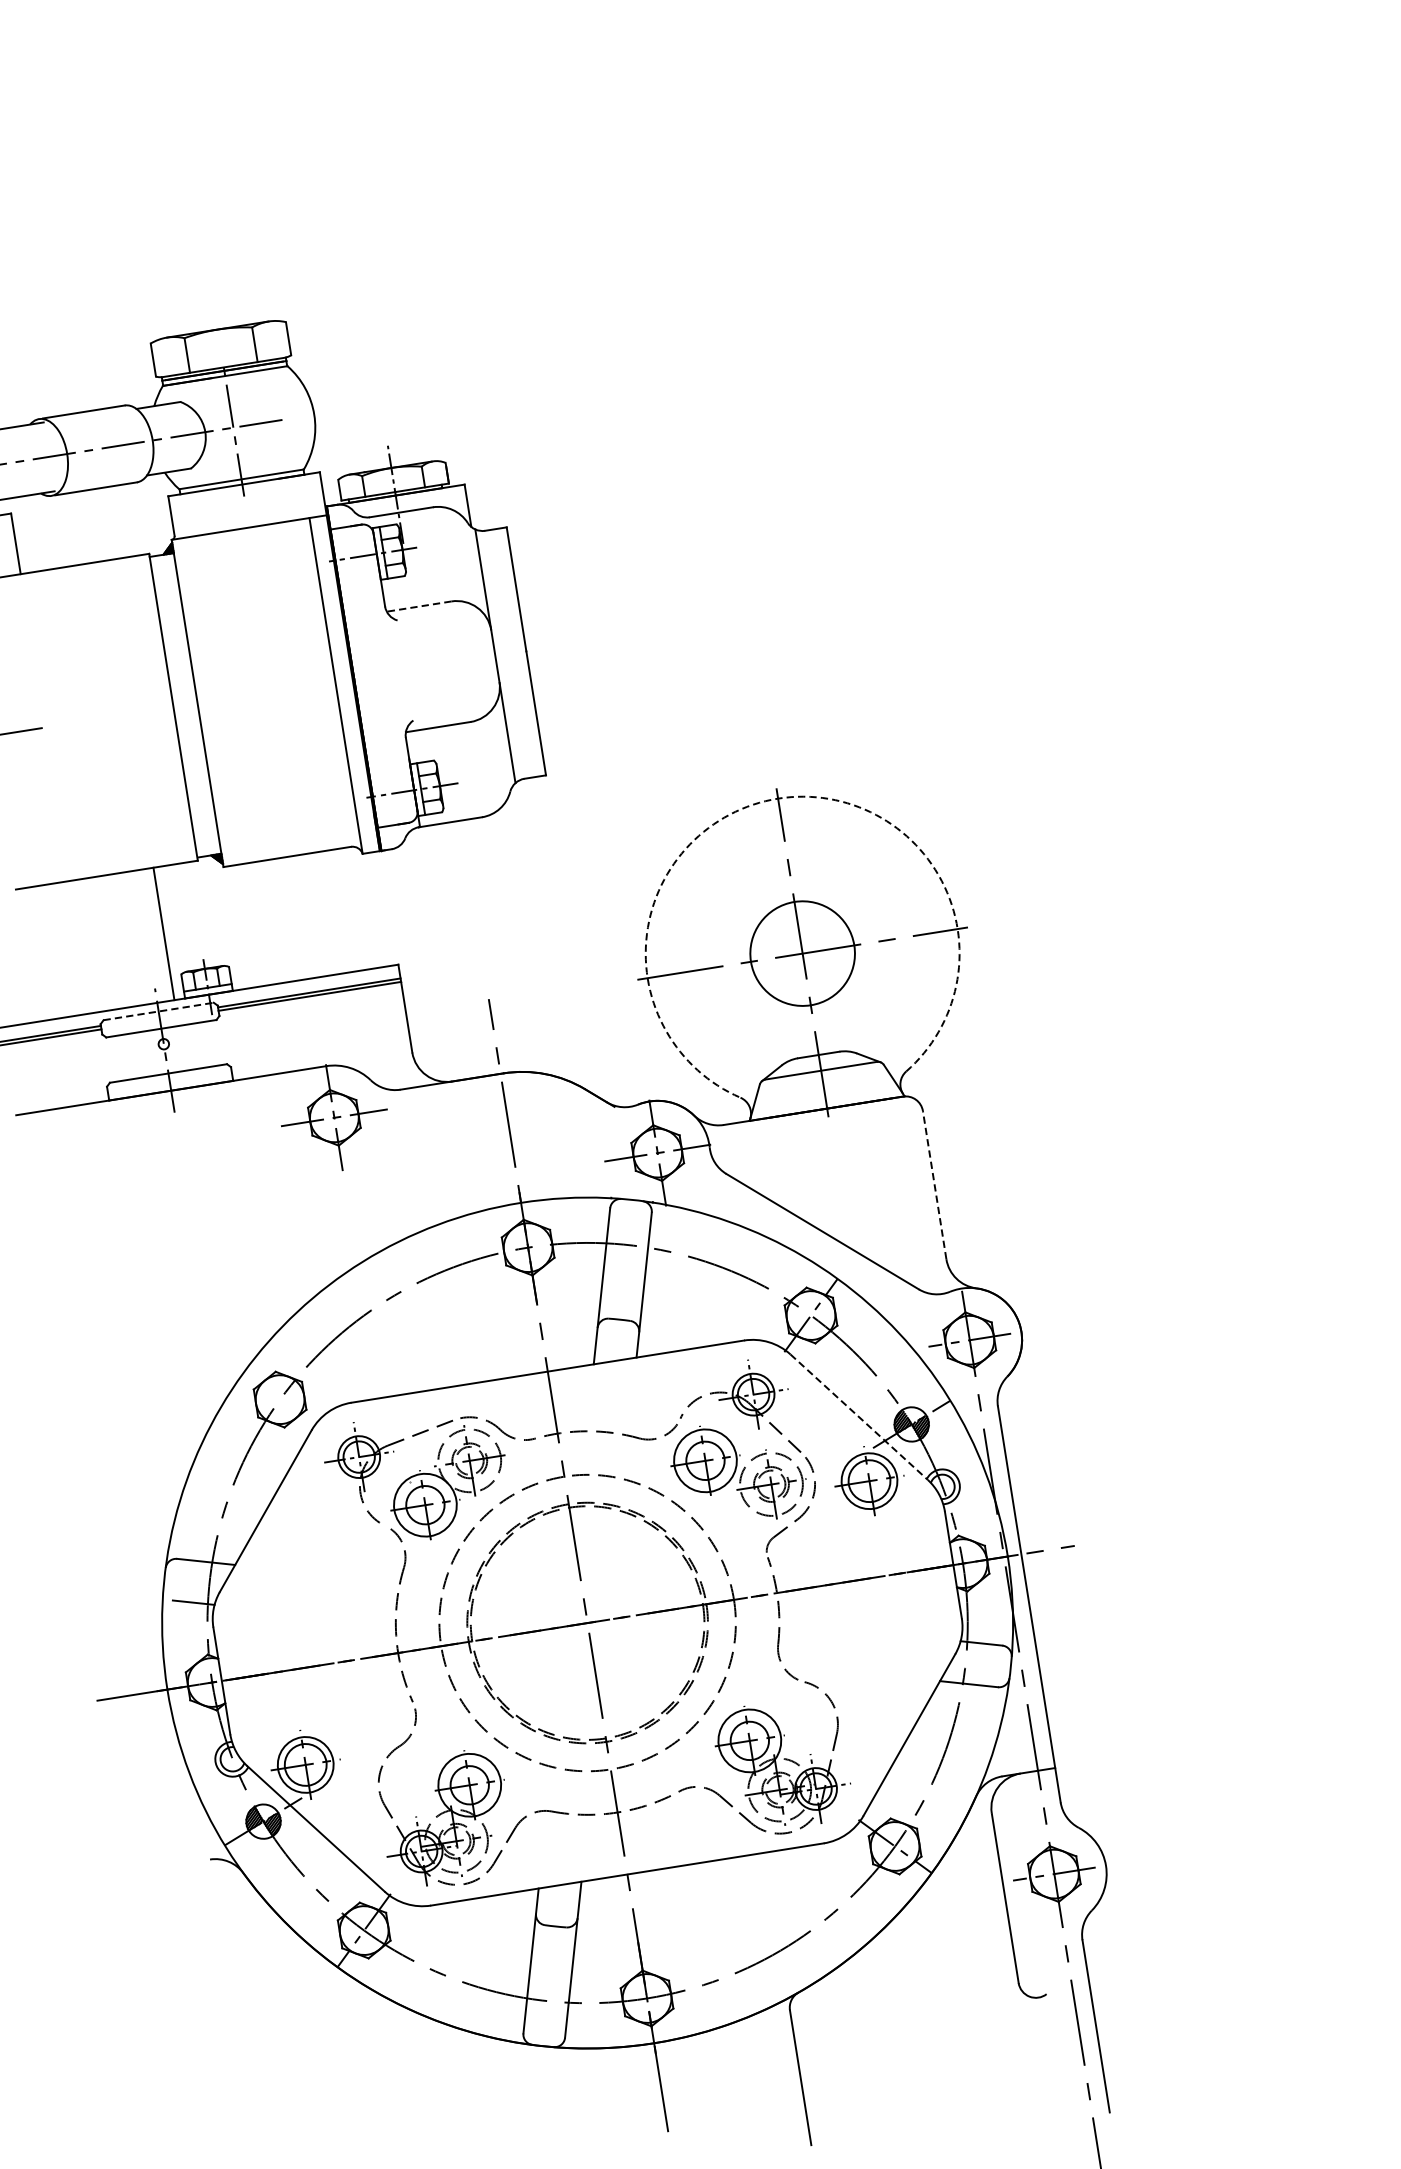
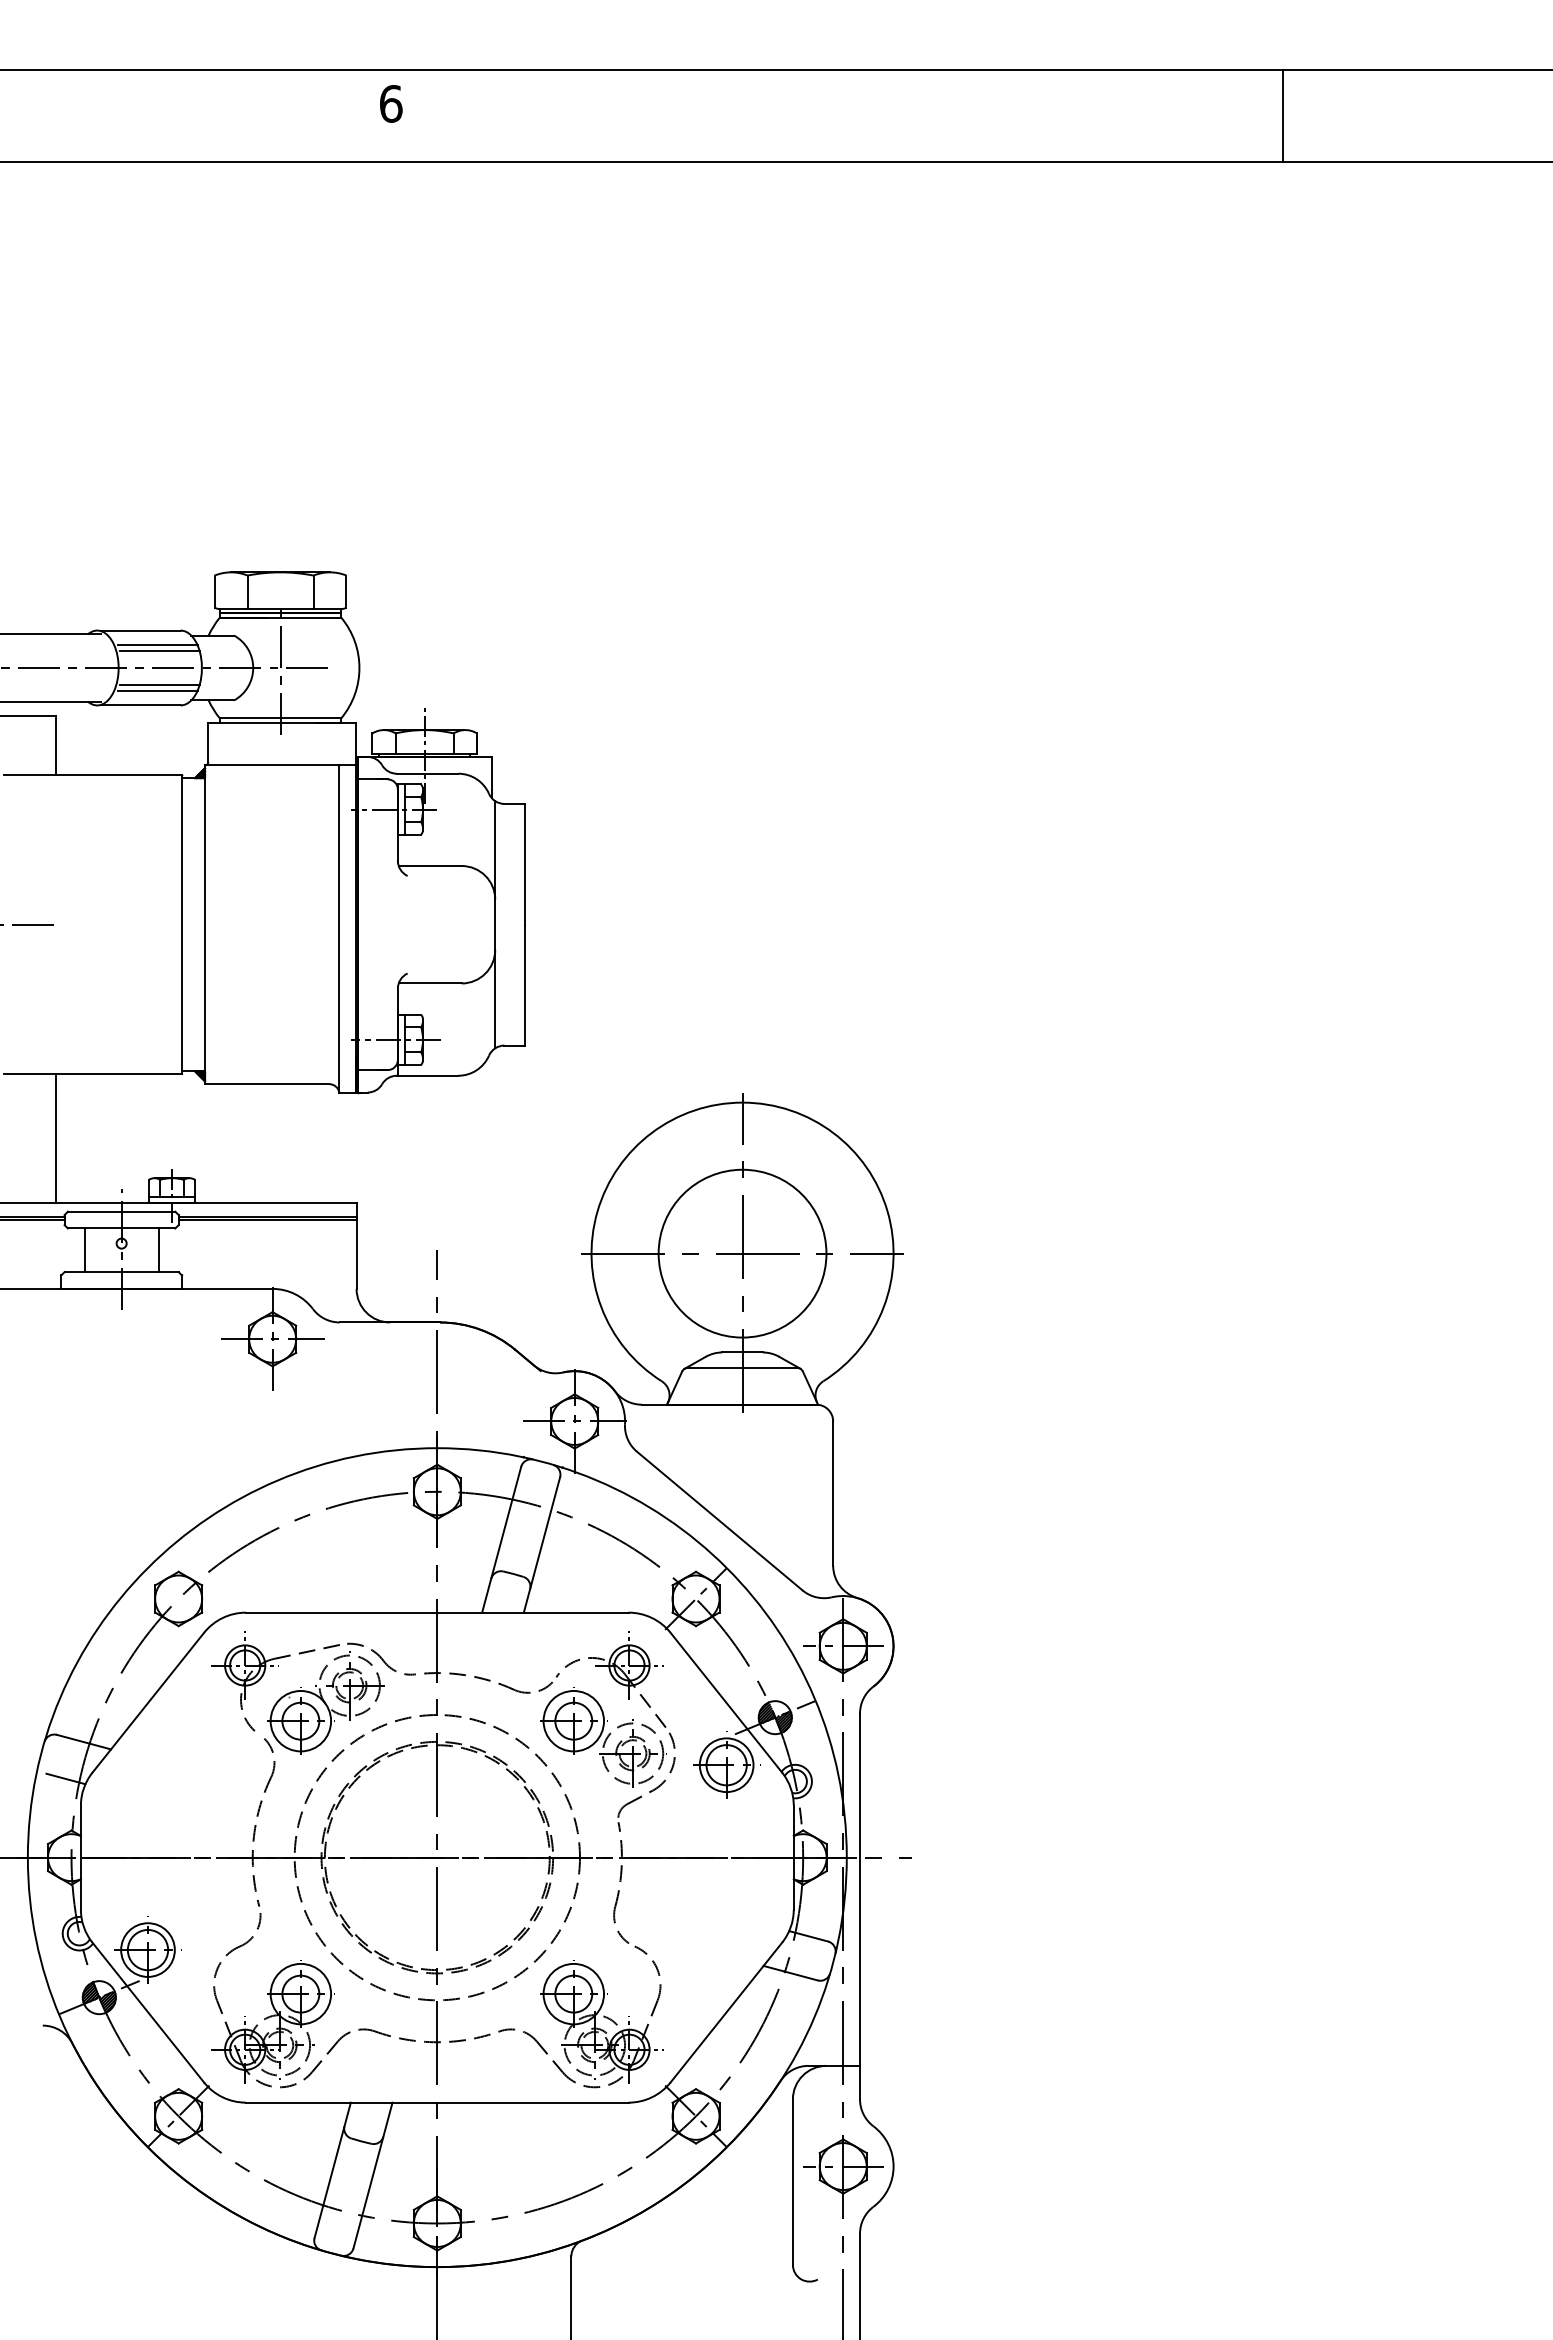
line: (103, 424) -> (157, 645), added
line: (106, 429) -> (159, 650), added
line: (111, 465) -> (159, 685), added
line: (110, 470) -> (157, 690), added
line: (418, 607) -> (429, 866), dashed -> solid
arc: (778, 798) -> (742, 1102), dashed -> solid
line: (164, 933) -> (56, 1138), moved
circle: (802, 953) -> (742, 1253), size x1.67
line: (158, 1011) -> (121, 1211), dashed -> solid
line: (202, 1045) -> (158, 1250), added
line: (126, 1057) -> (84, 1250), added
line: (934, 1184) -> (833, 1493), dashed -> solid
line: (859, 1417) -> (726, 1703), dashed -> solid

